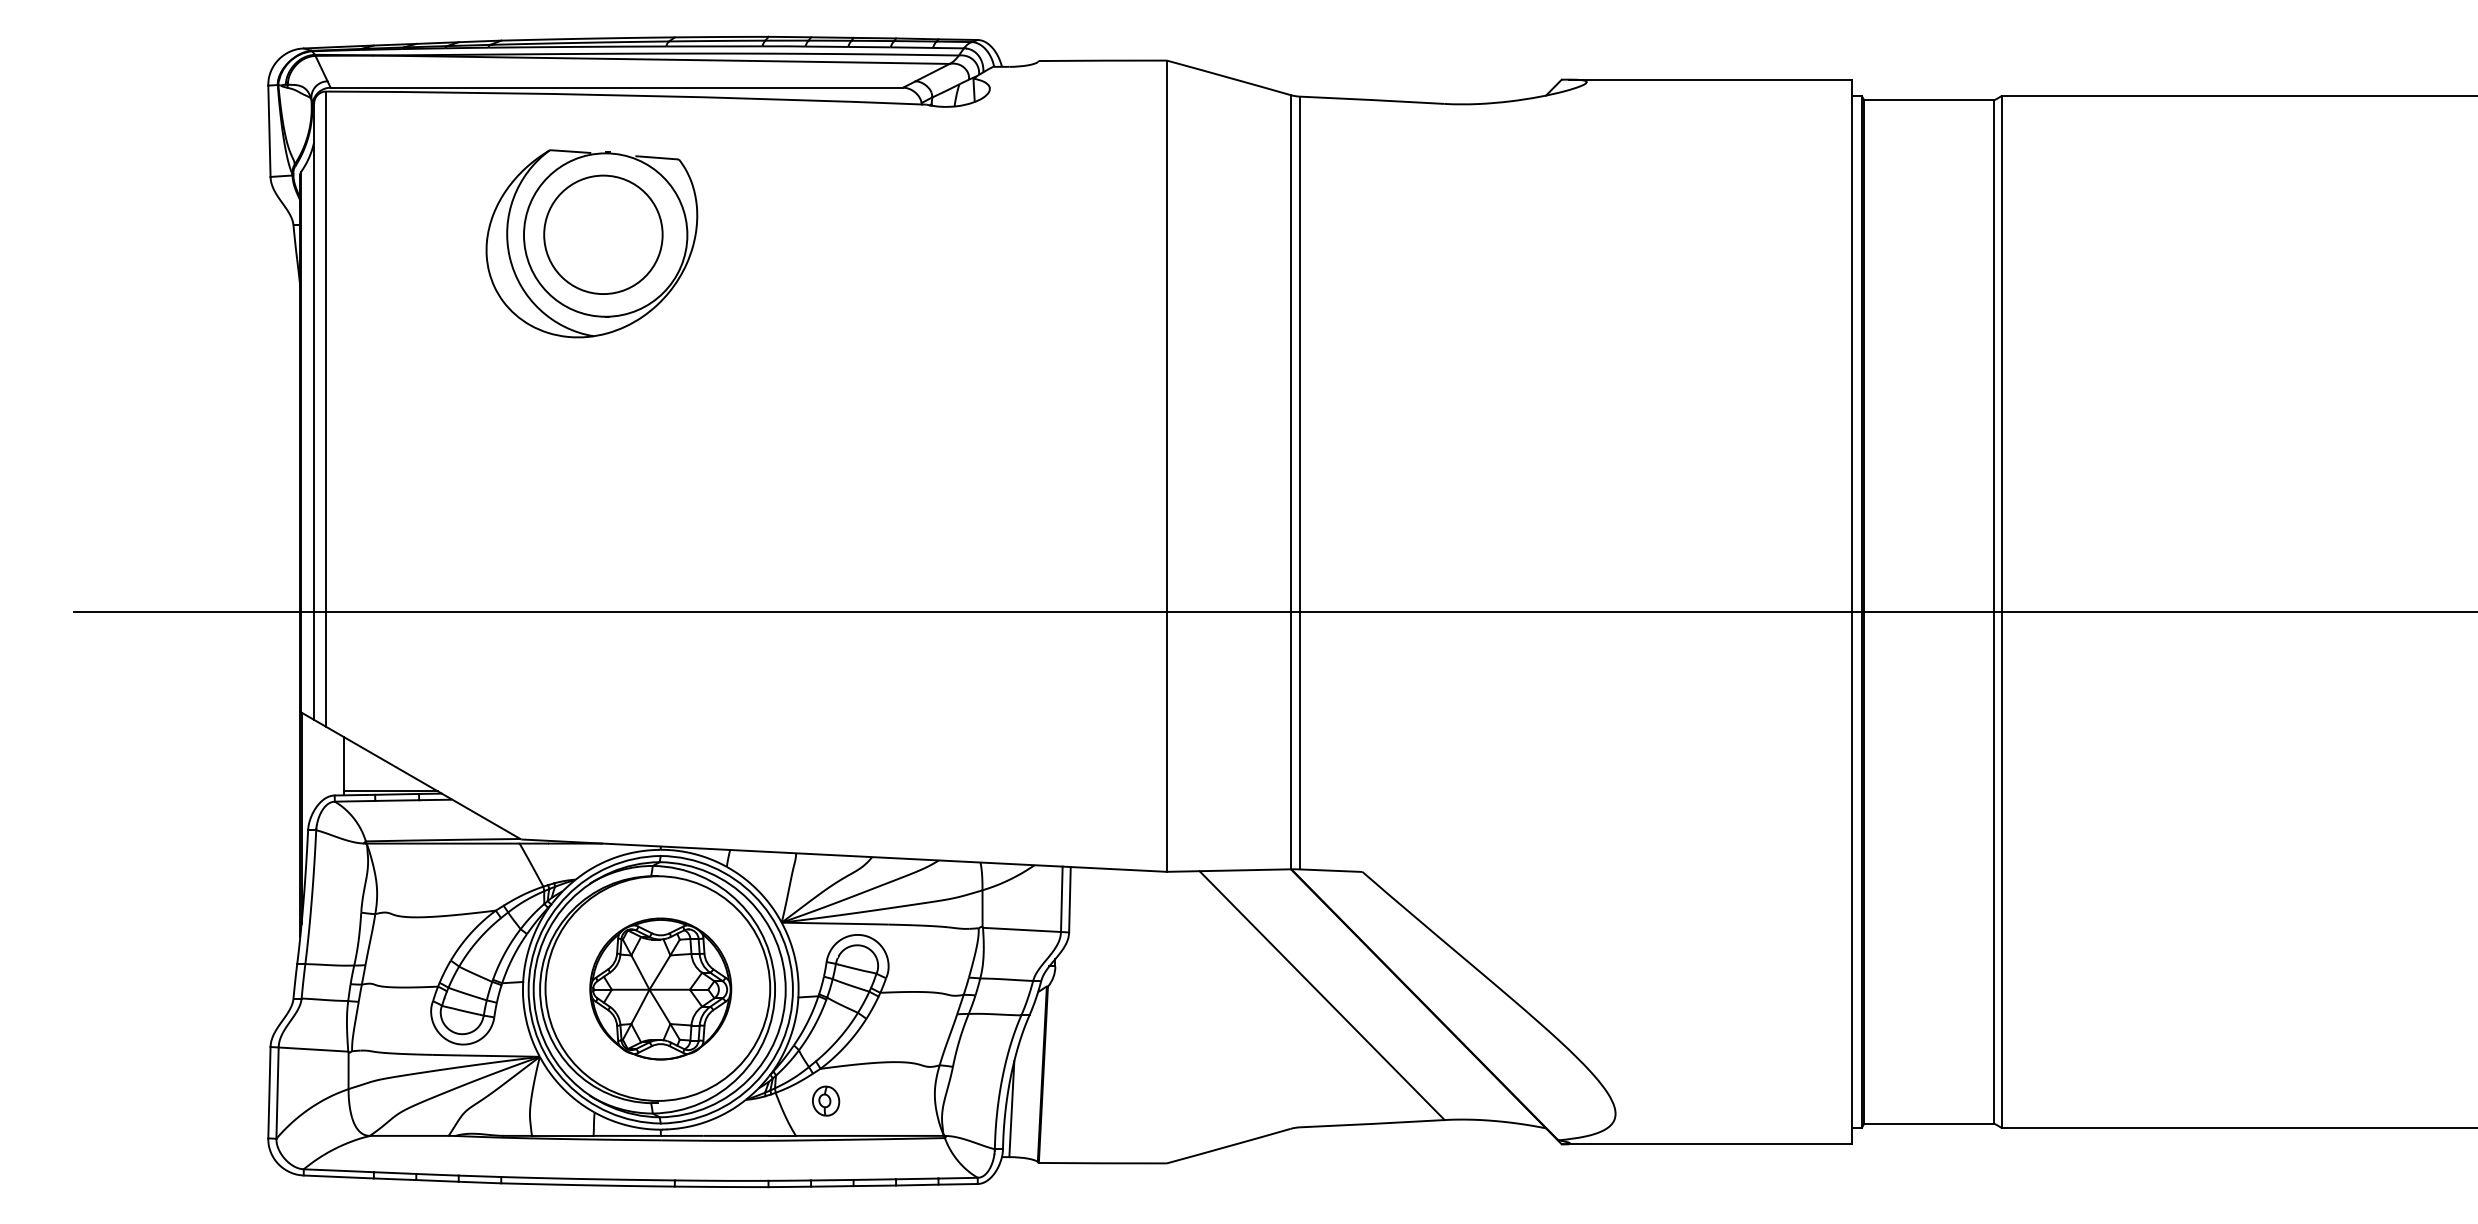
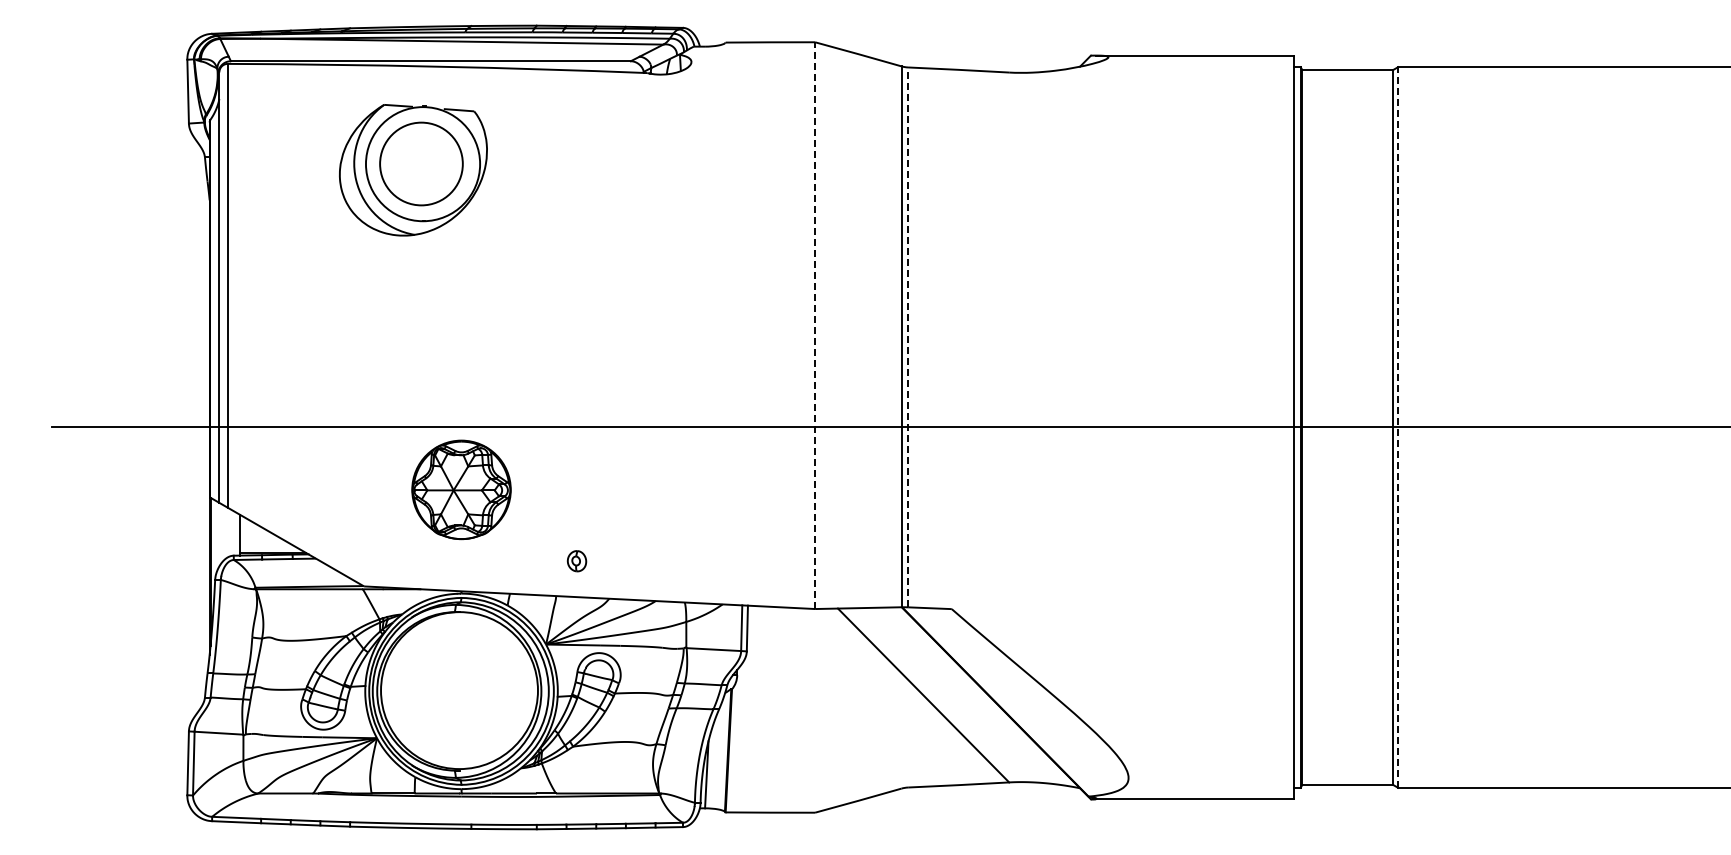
line: (1167, 465) -> (815, 325), solid -> dashed
line: (1300, 483) -> (908, 337), solid -> dashed
line: (2001, 612) -> (1398, 427), solid -> dashed
part: (660, 988) -> (461, 489), moved
part: (825, 1101) -> (576, 561), moved

